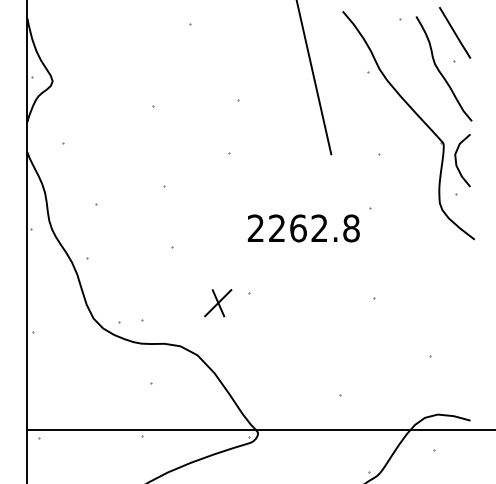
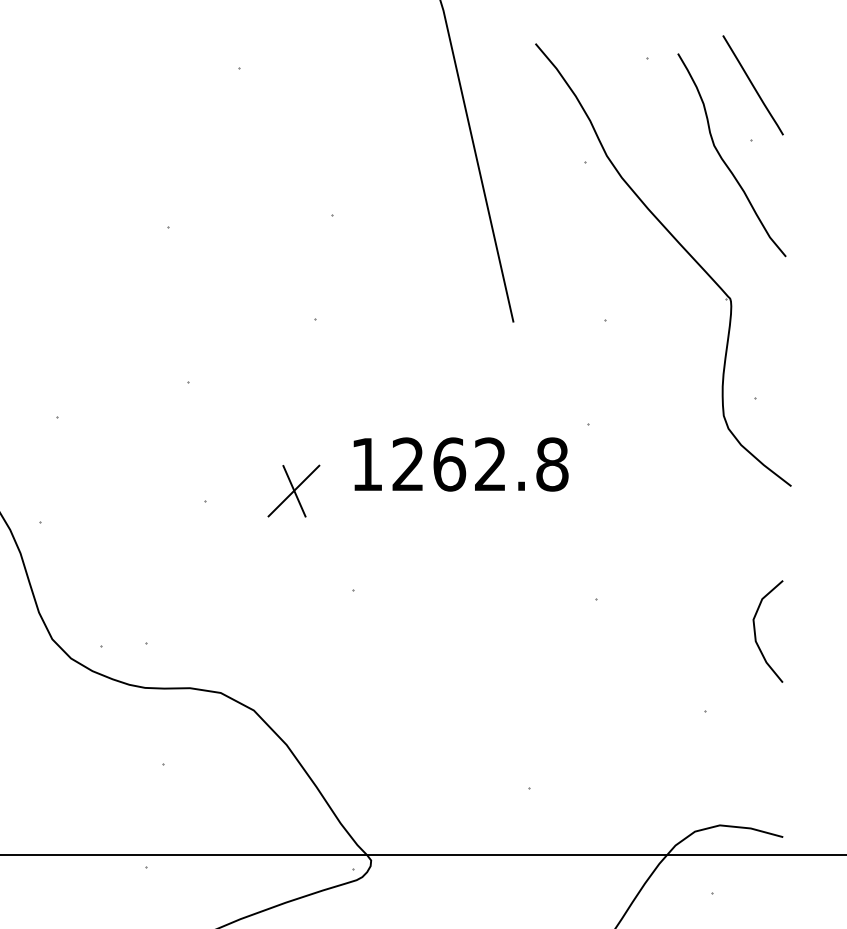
curve: (457, 163) -> (757, 637), moved
text: (255, 227) -> (366, 462), 2262.8 -> 1262.8
part: (218, 303) -> (294, 491), moved

